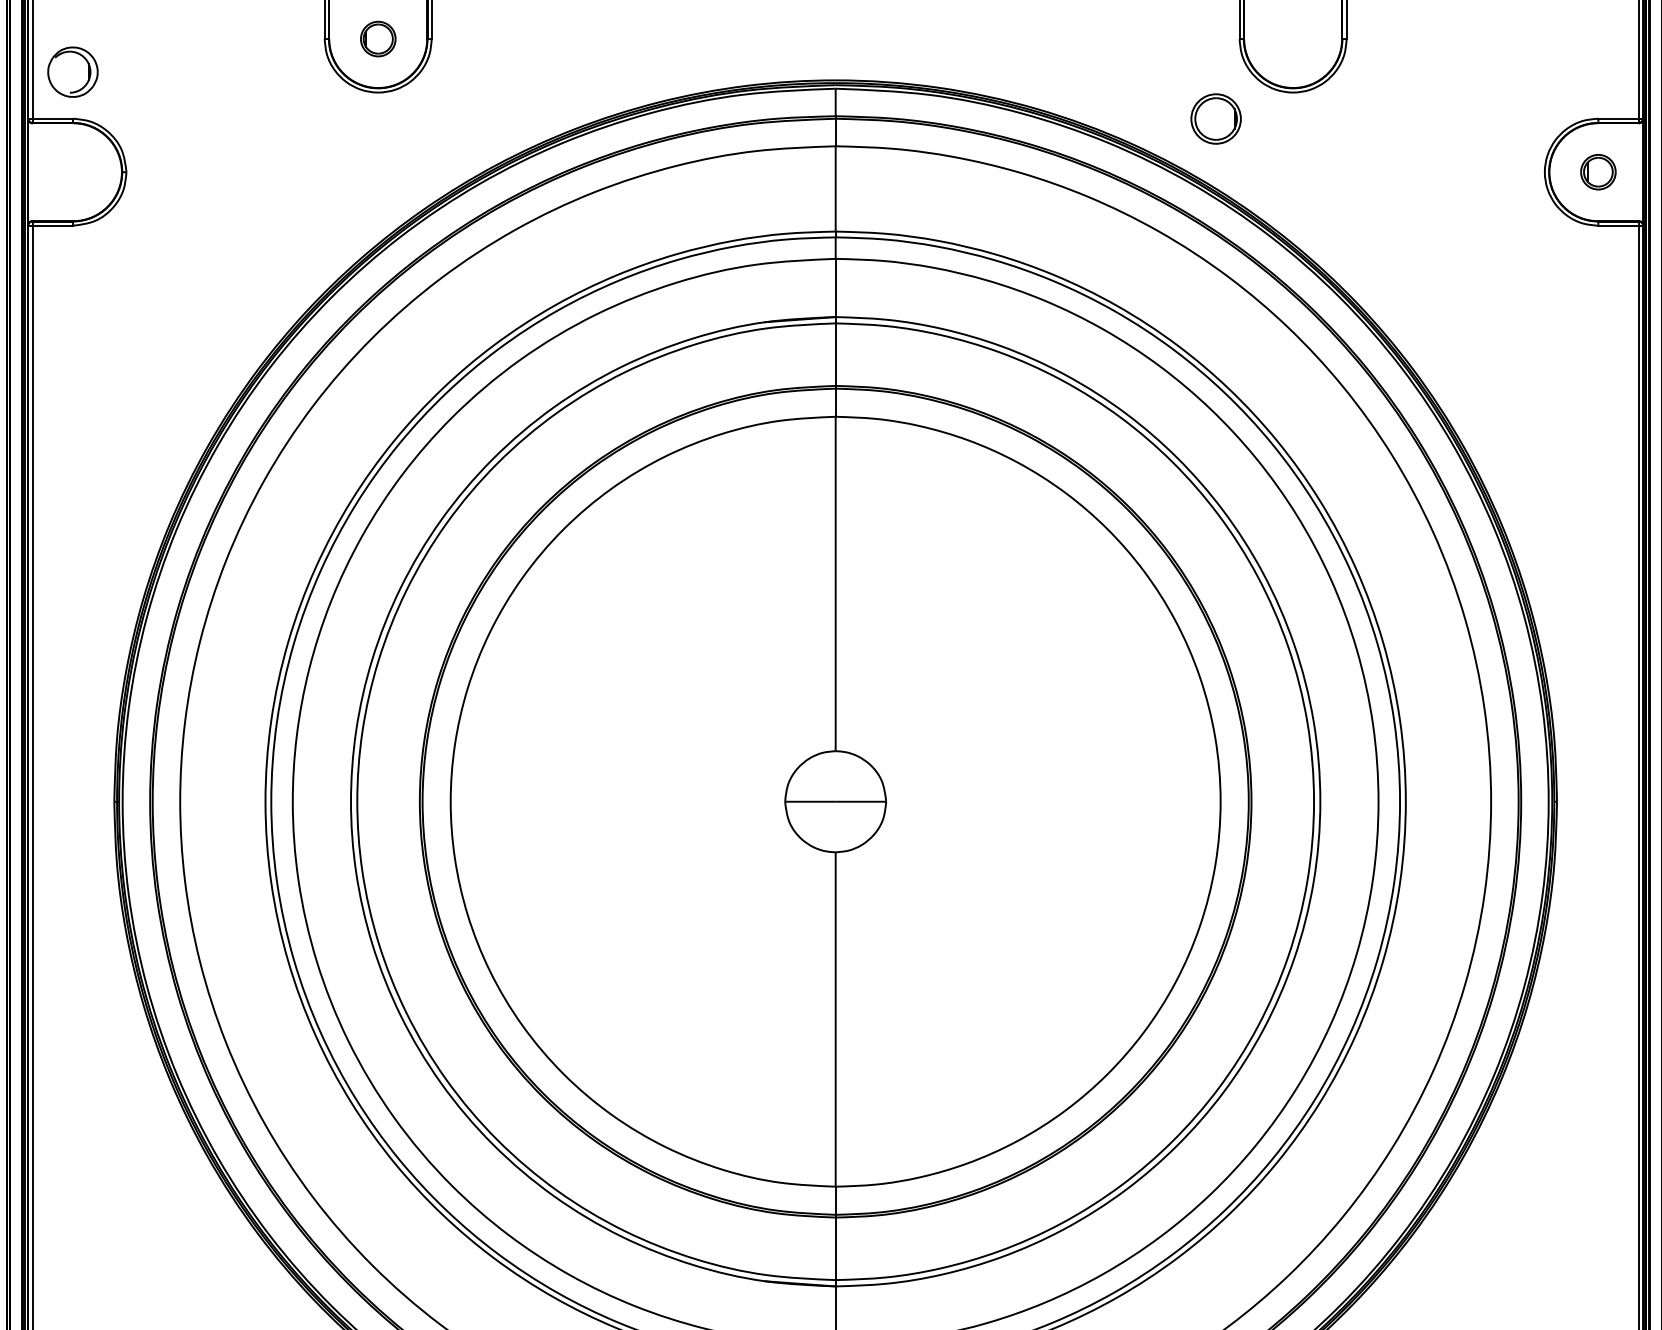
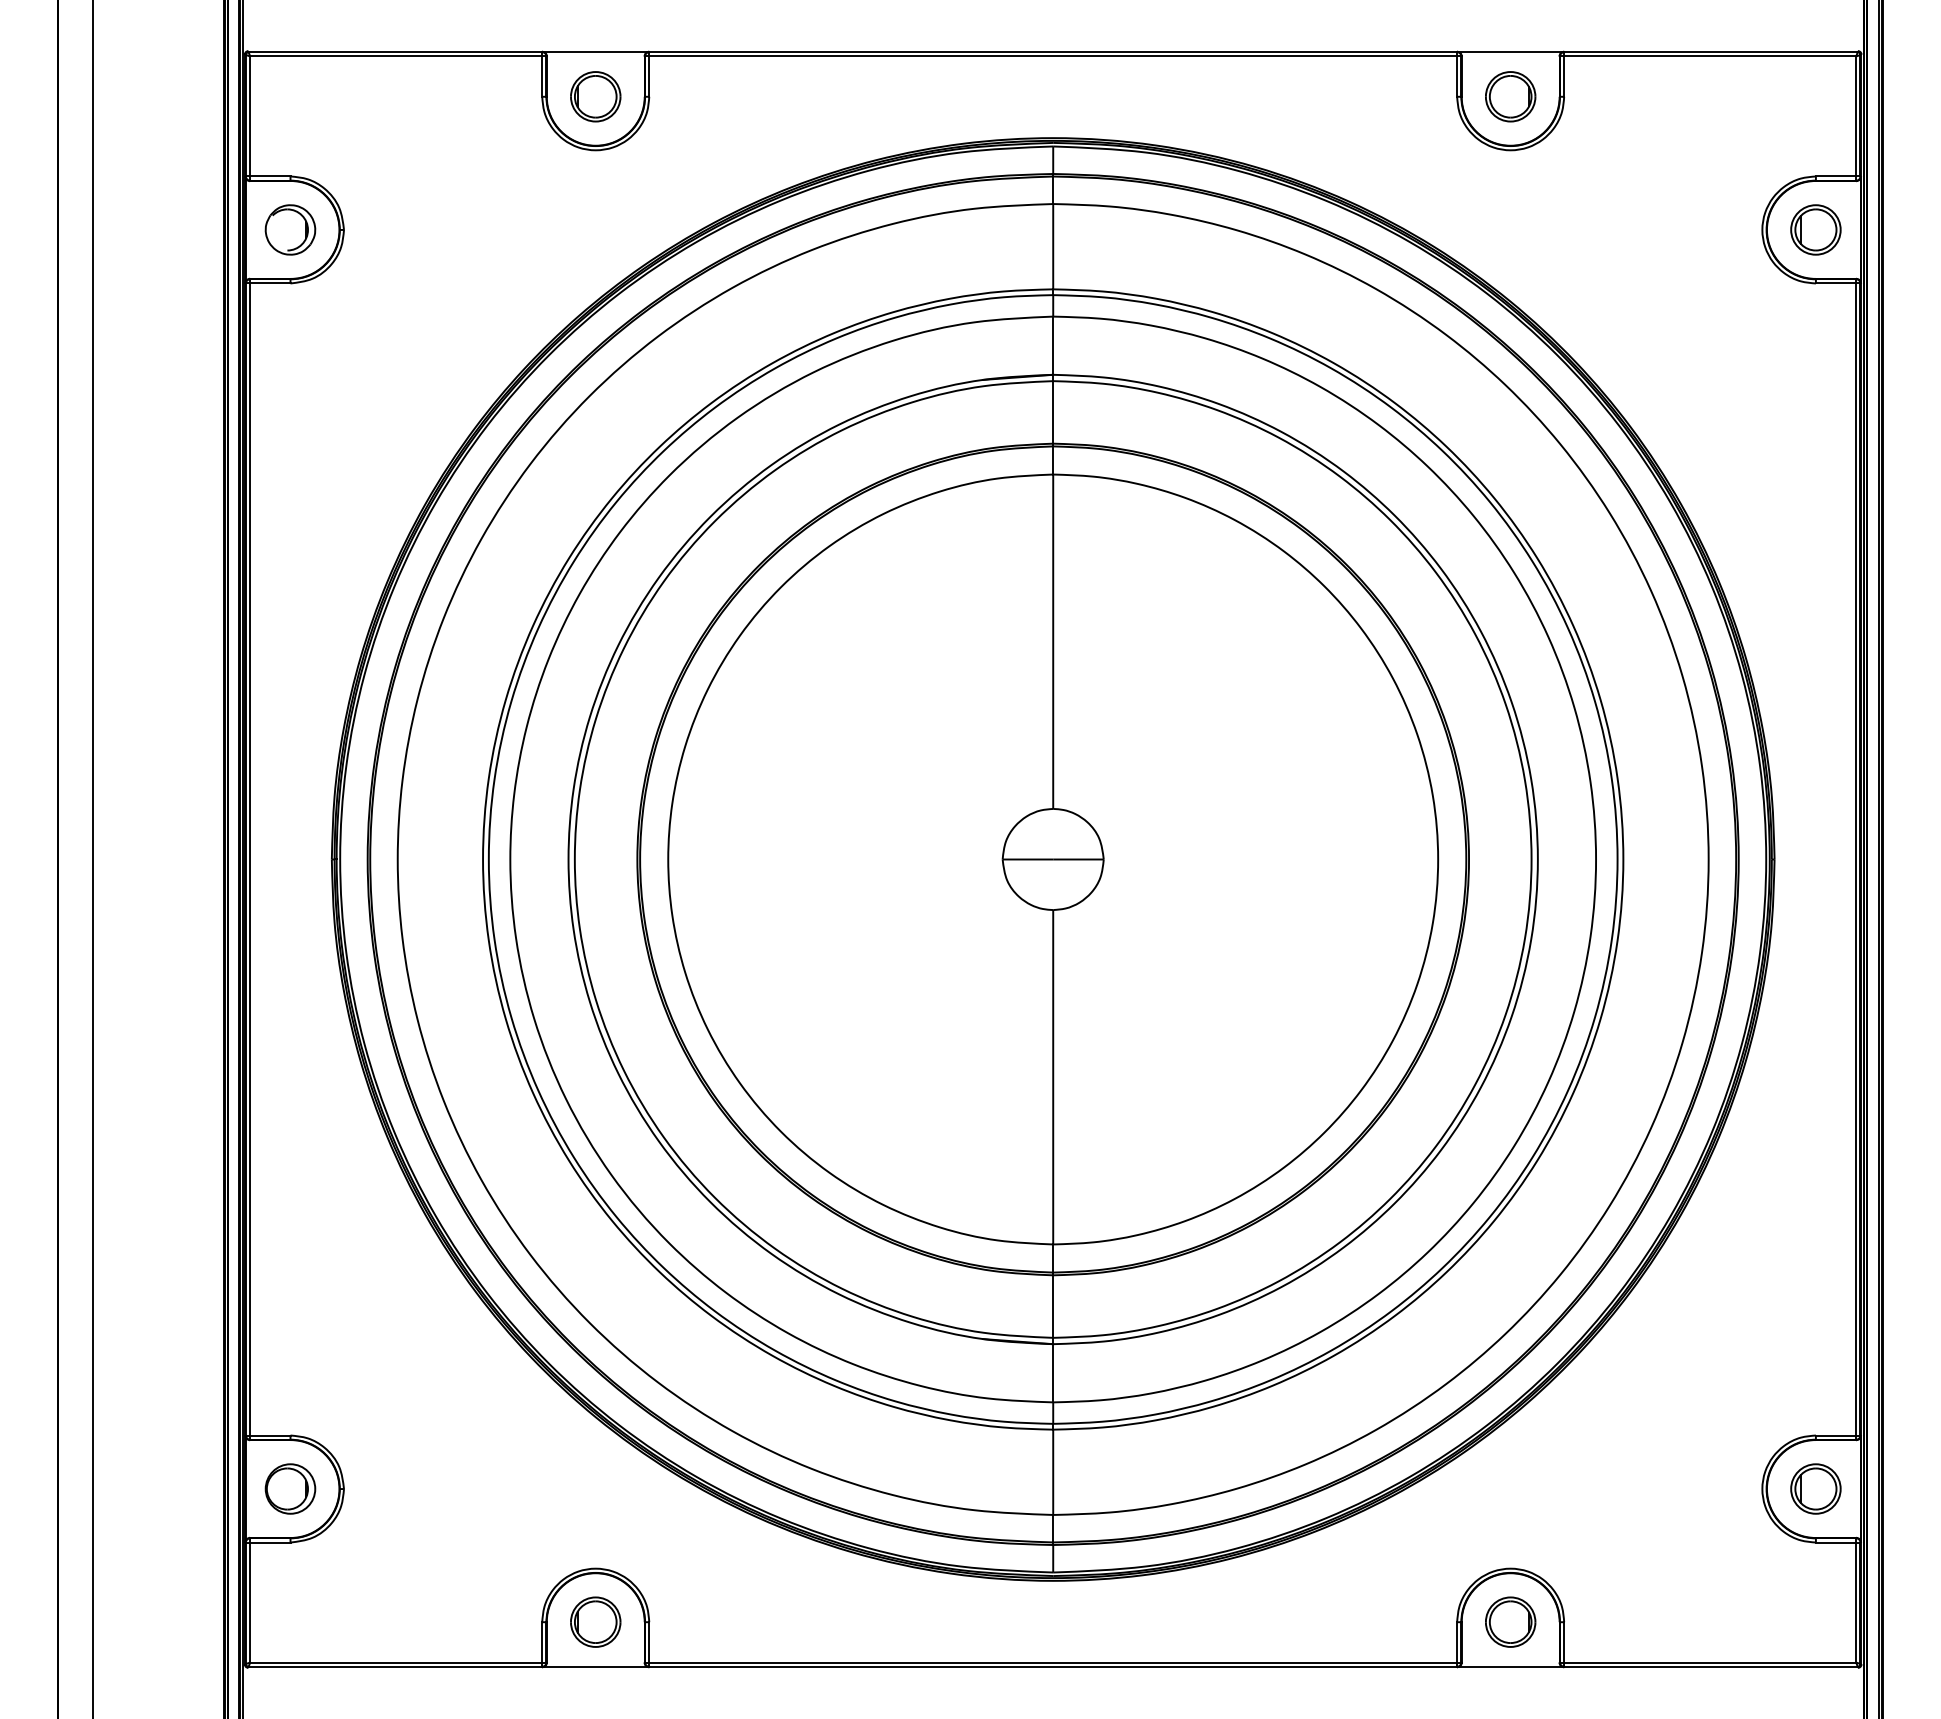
part: (377, 38) -> (595, 96), size x1.43
part: (72, 71) -> (290, 229), moved
part: (1215, 118) -> (1510, 96), moved
part: (1597, 171) -> (1815, 229), size x1.43

